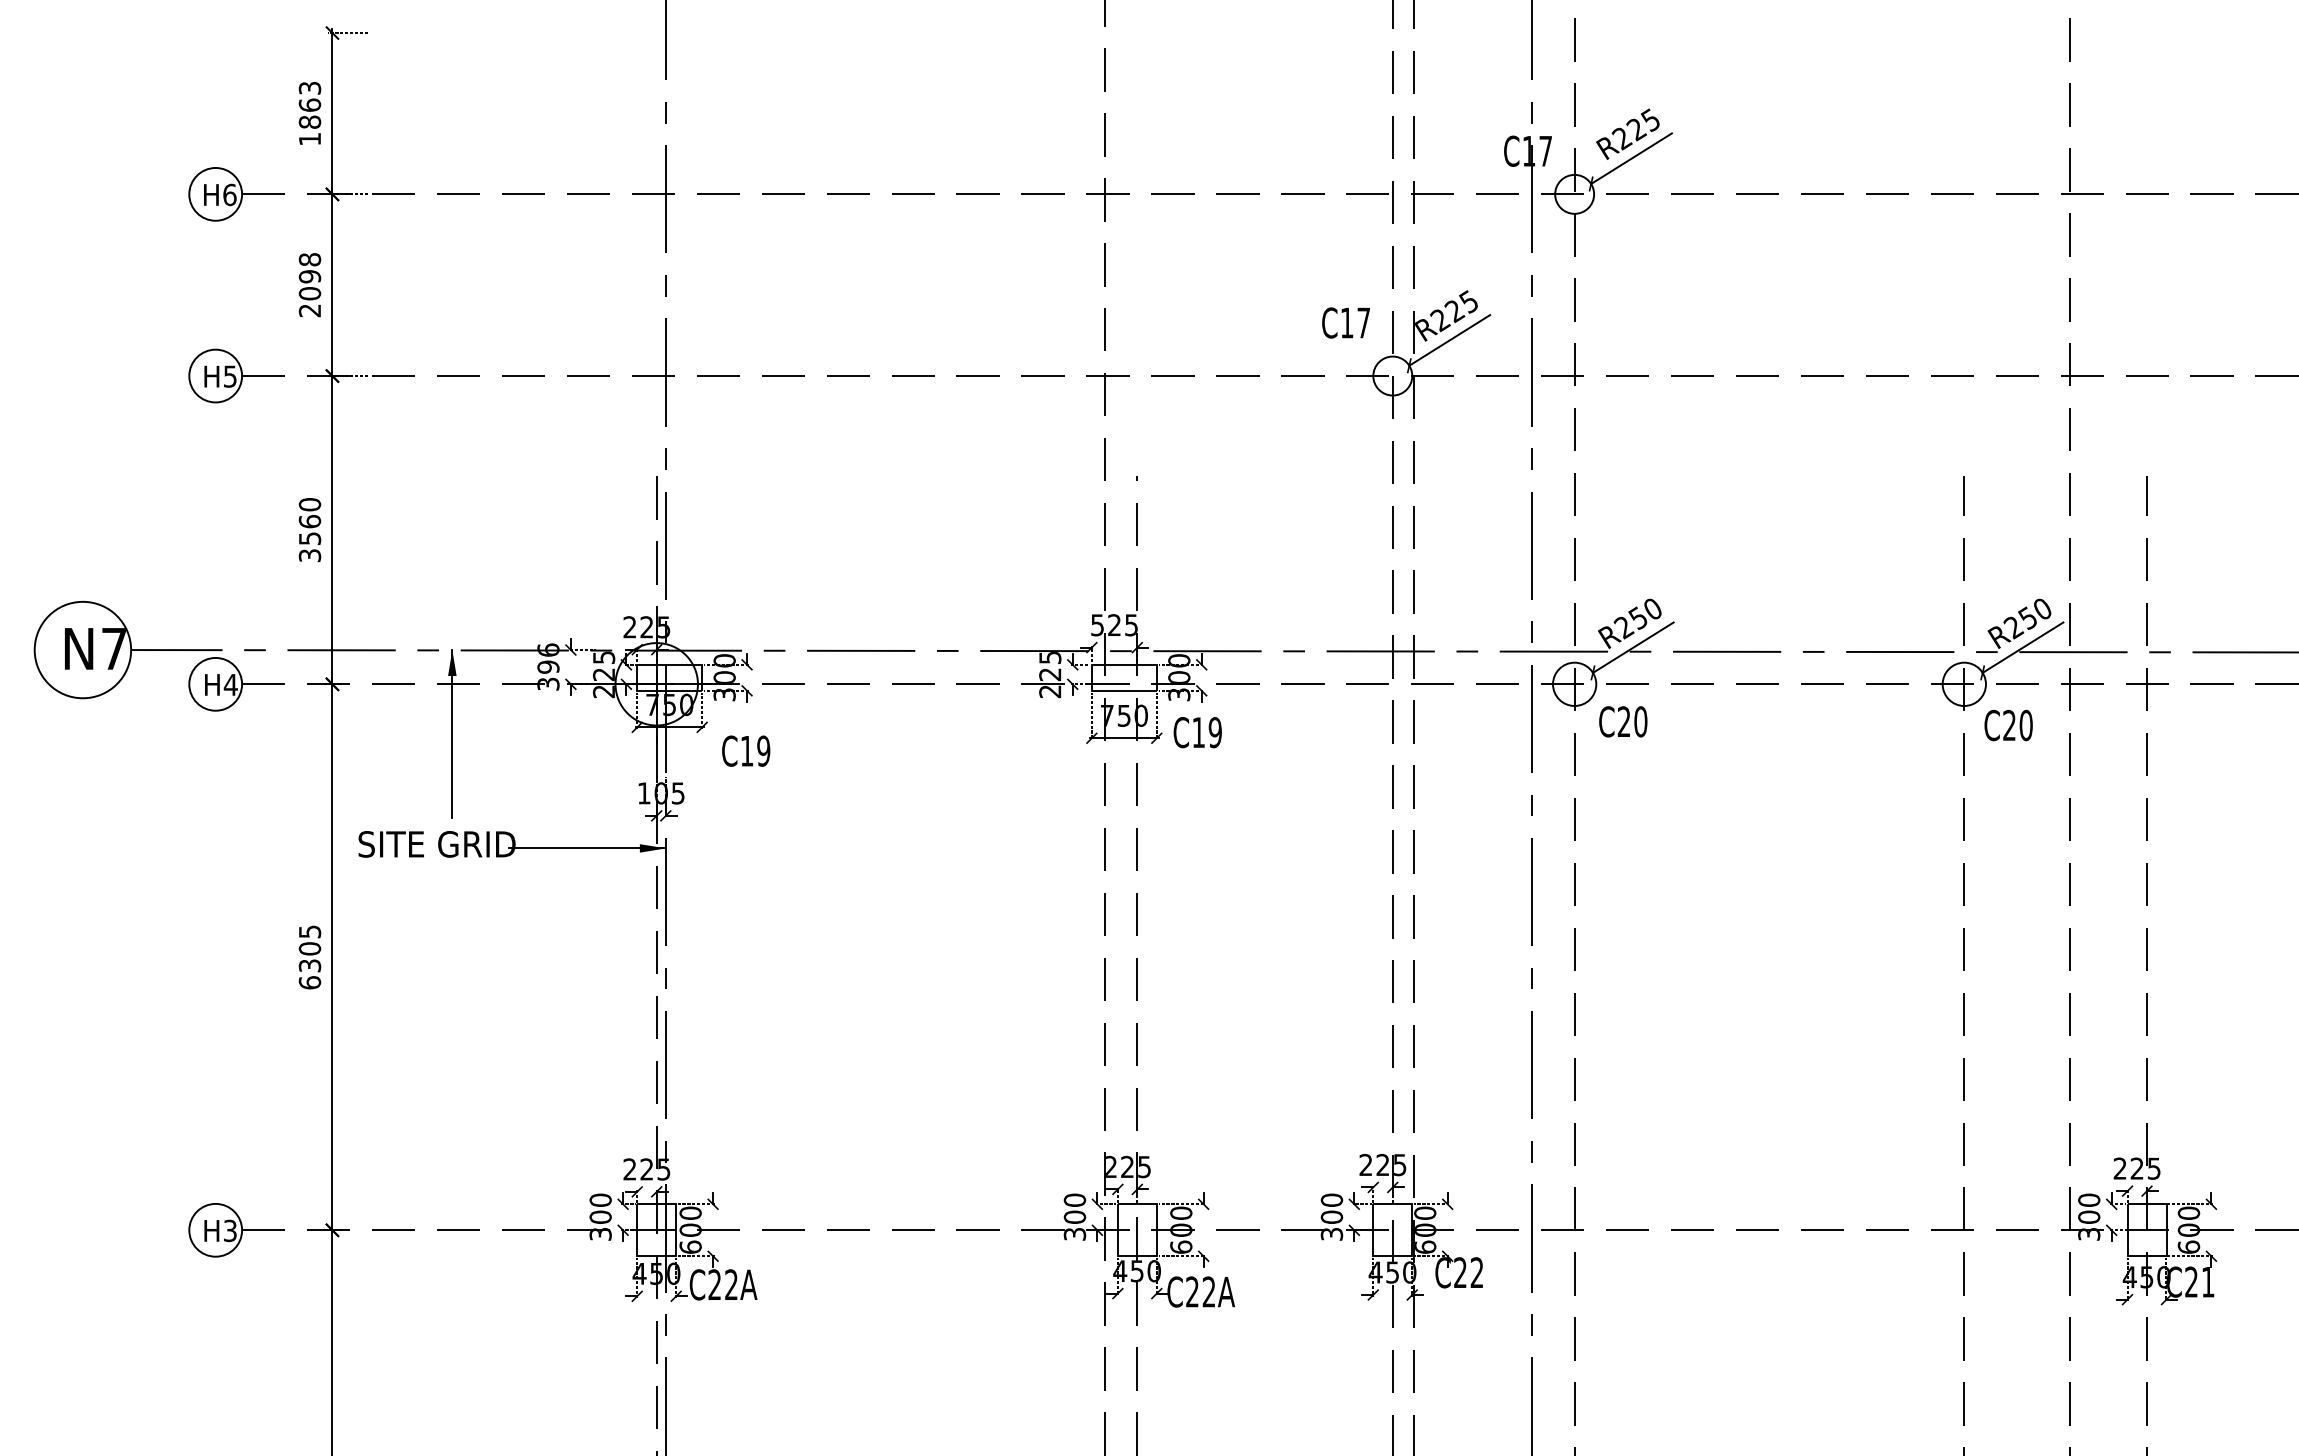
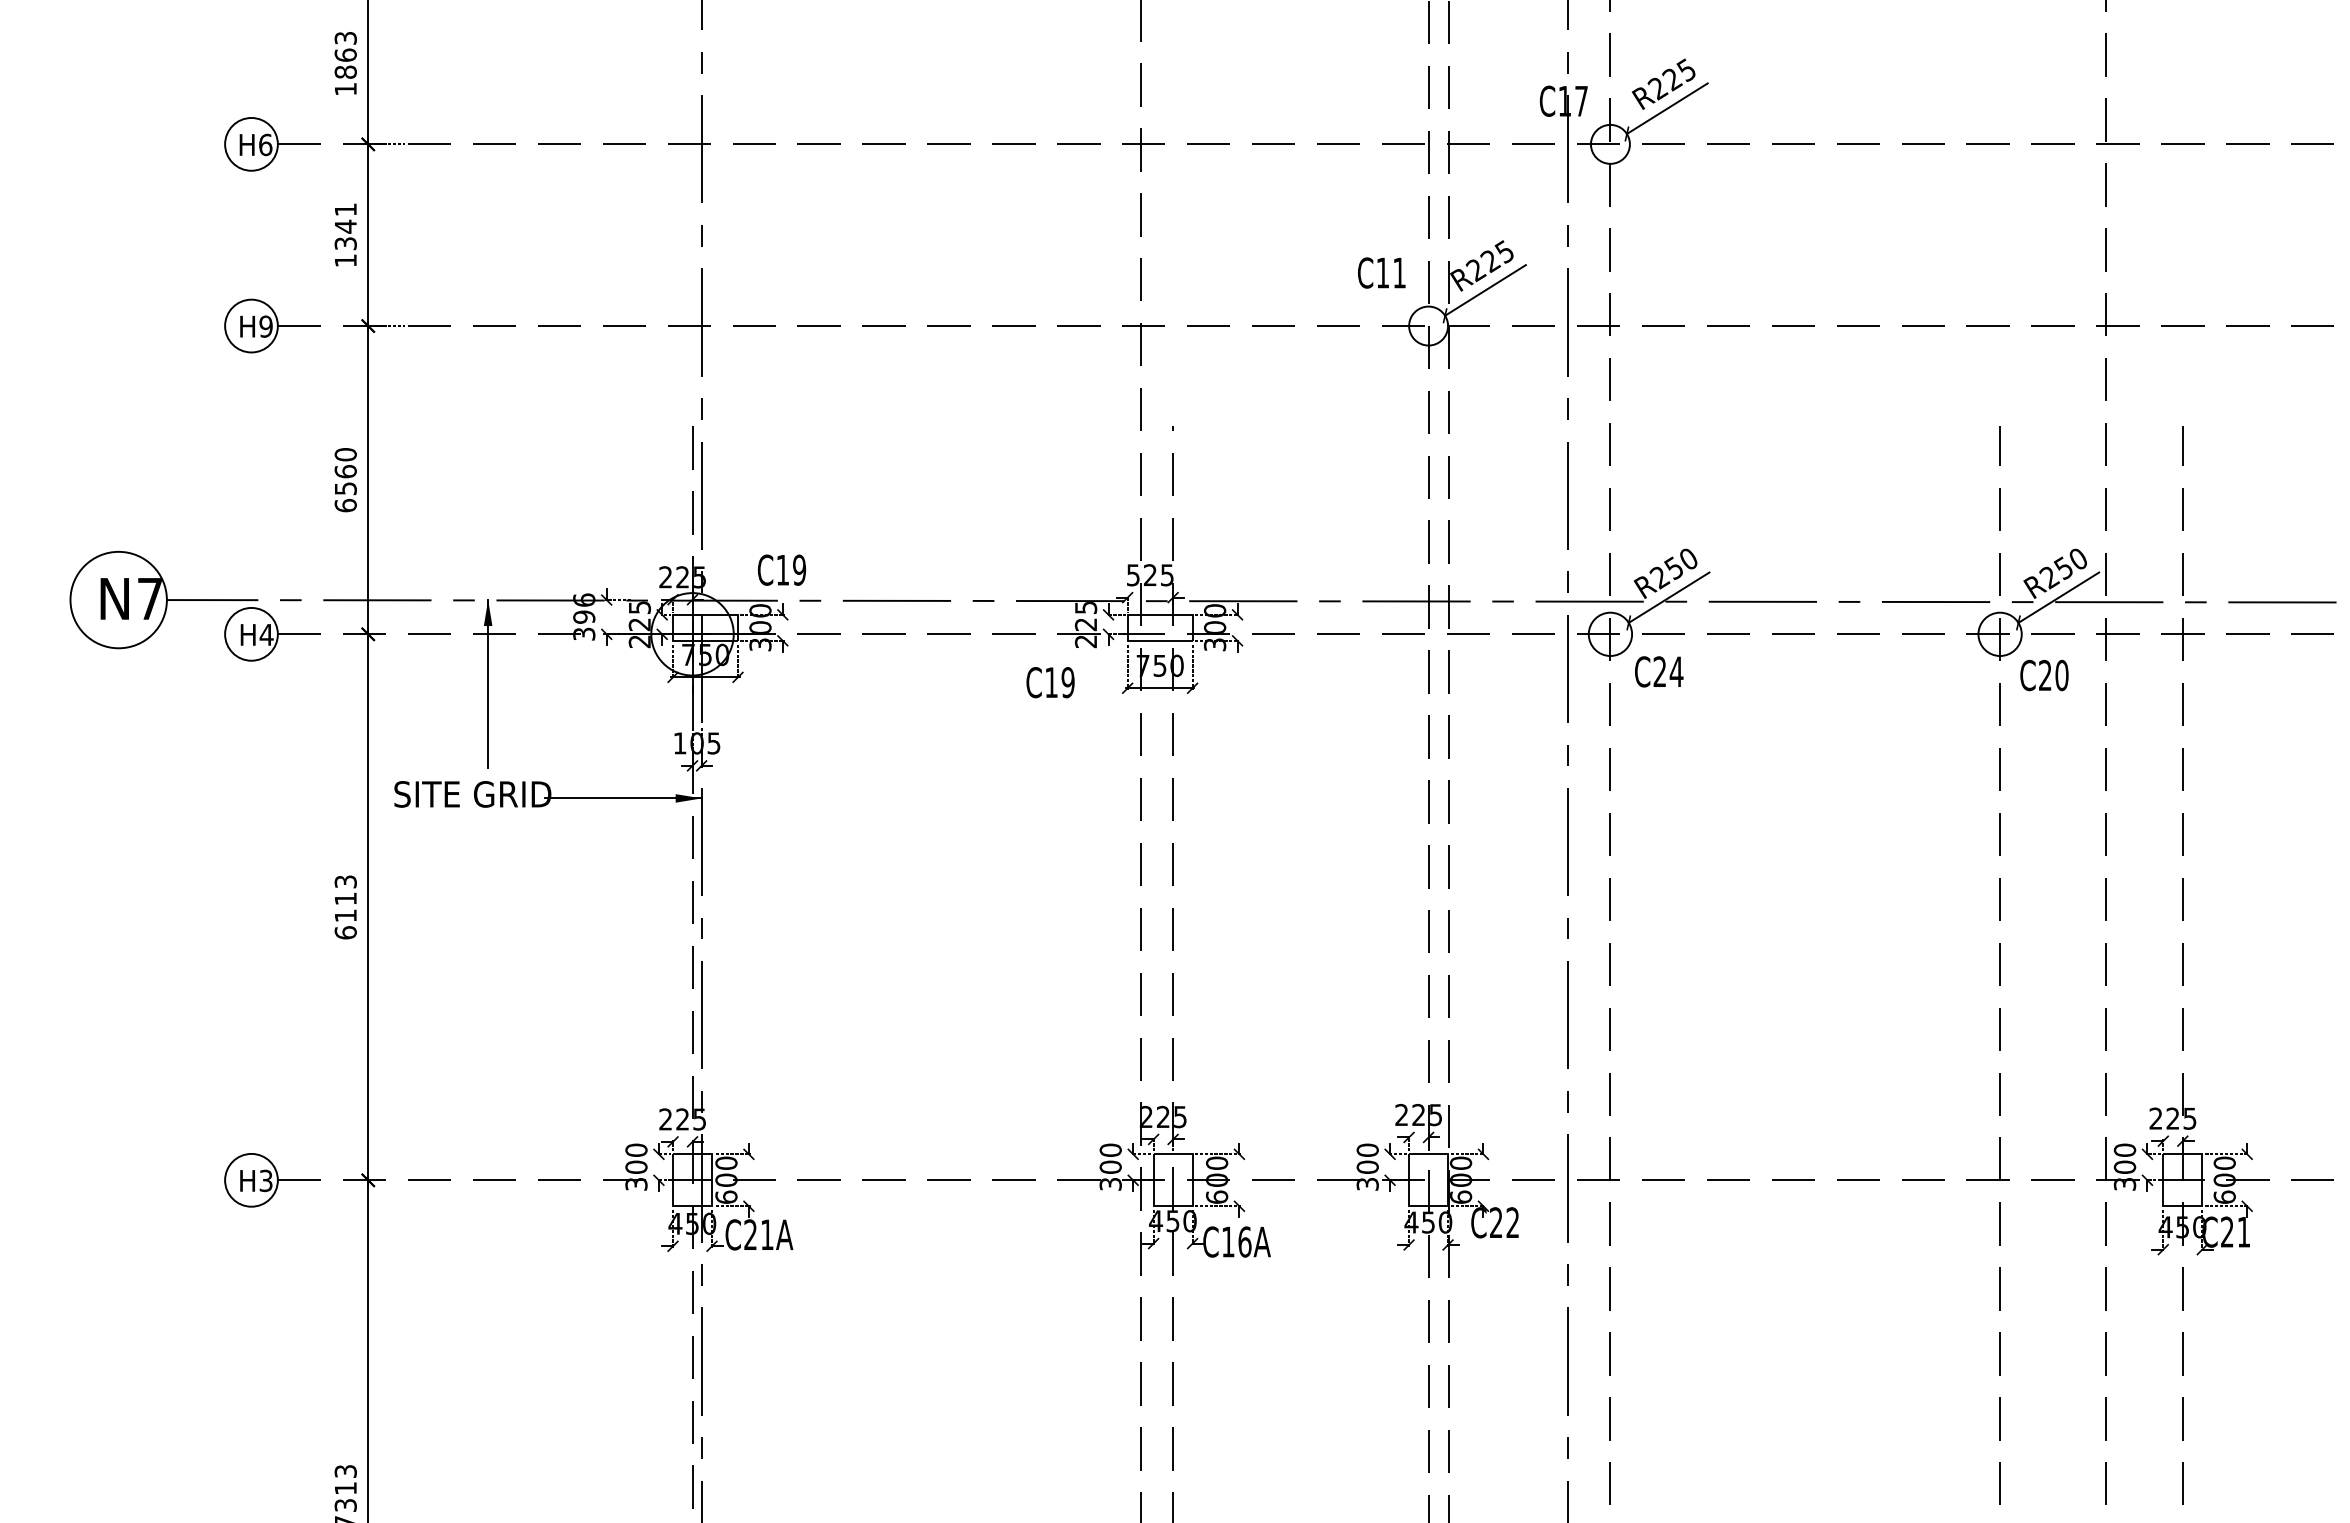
text: (309, 285) -> (345, 235), 2098 -> 1341
text: (1363, 322) -> (1399, 272), C17 -> C11
text: (229, 376) -> (265, 326), H5 -> H9
text: (309, 555) -> (345, 505), 3560 -> 6560
text: (1640, 721) -> (1676, 671), C20 -> C24
text: (1197, 732) -> (1050, 682), moved
text: (745, 750) -> (781, 569), moved
text: (309, 948) -> (345, 898), 6305 -> 6113
text: (731, 1284) -> (767, 1234), C22A -> C21A
text: (1200, 1291) -> (1236, 1241), C22A -> C16A

